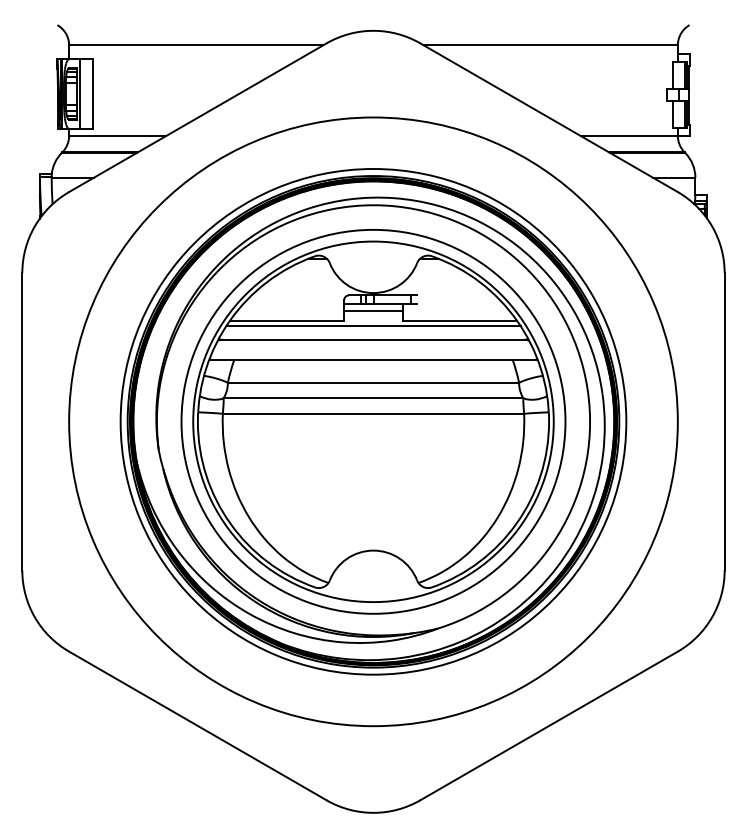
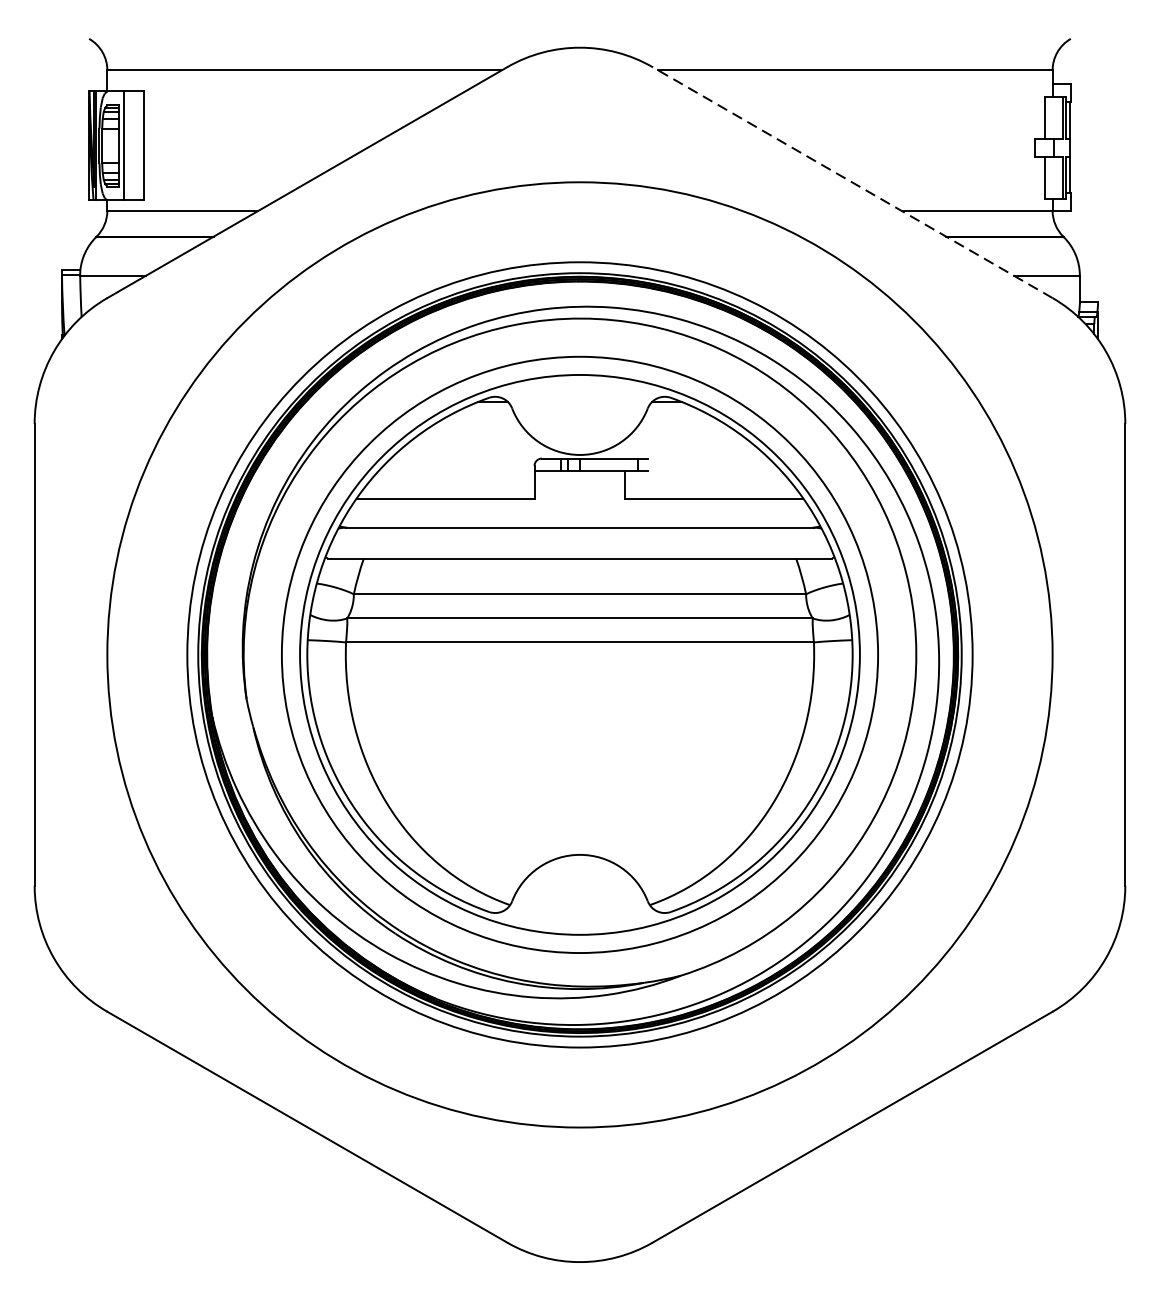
line: (549, 117) -> (853, 182), solid -> dashed
line: (373, 310) -> (580, 482), removed
line: (373, 325) -> (580, 505), removed

